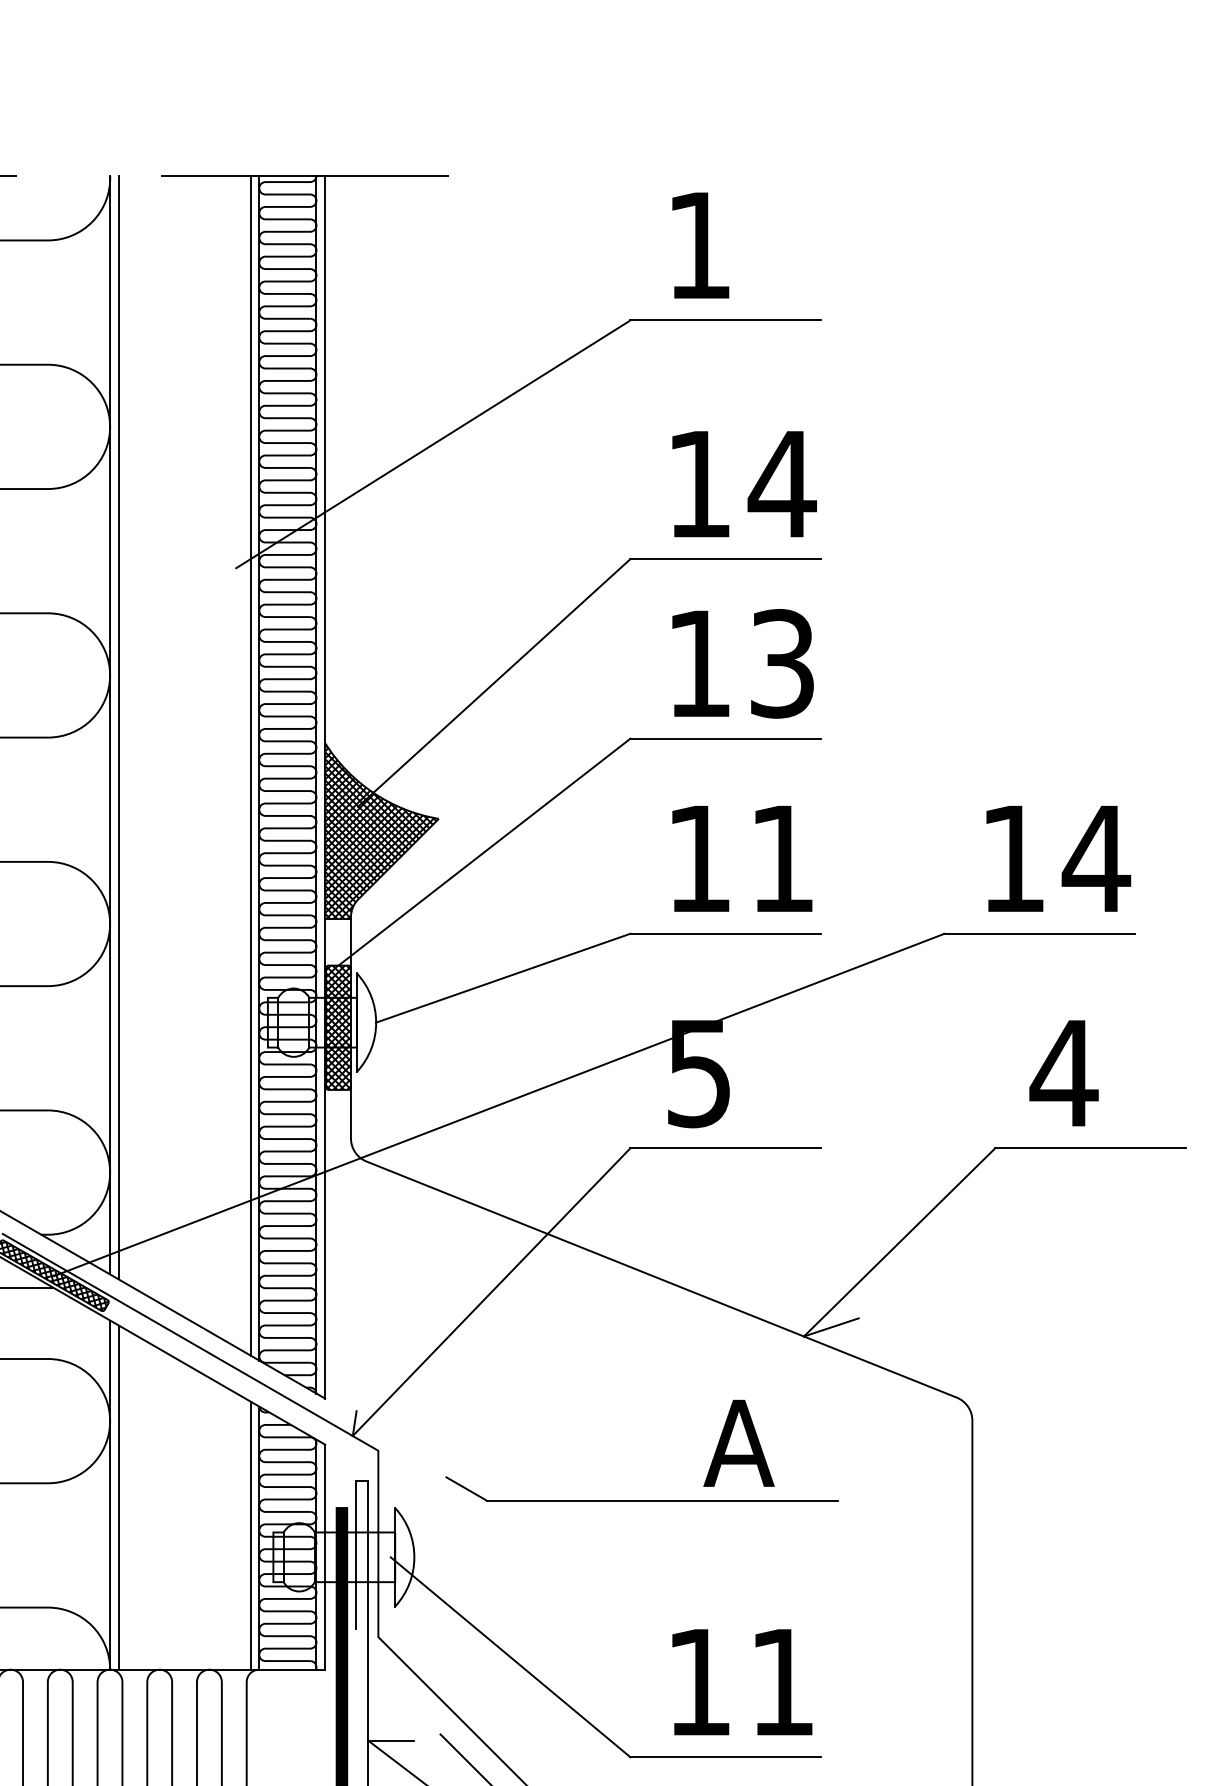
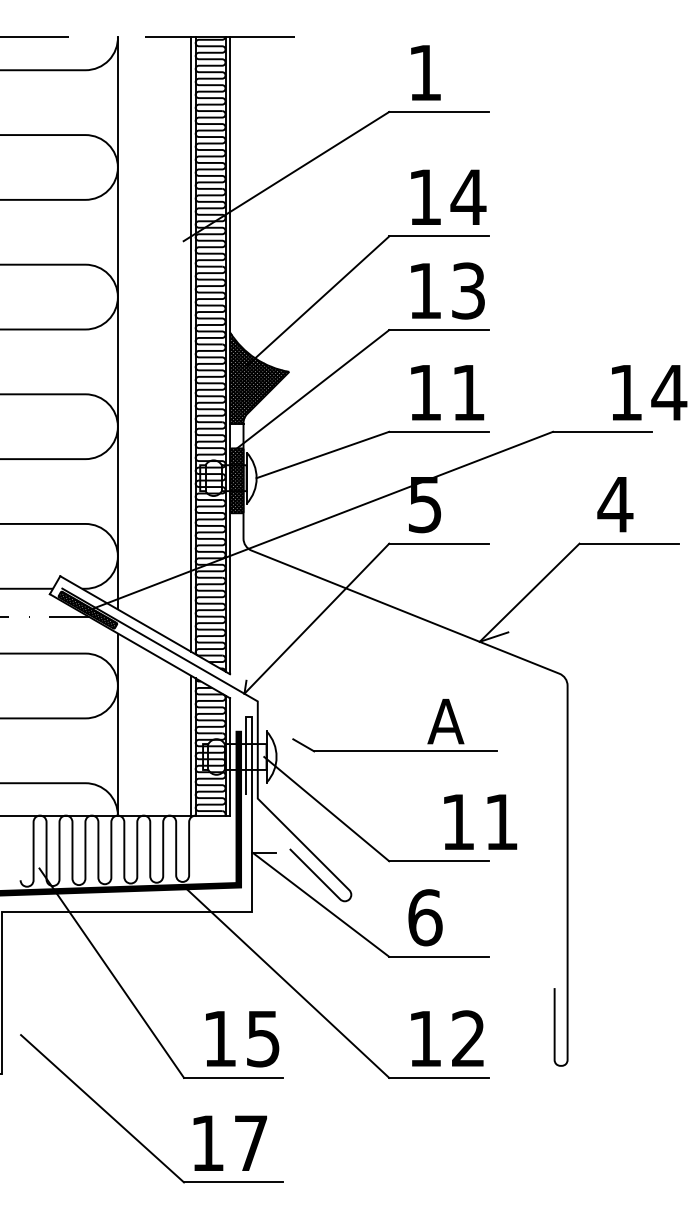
line: (118, 727) -> (122, 324), removed
text: (1058, 858) -> (649, 392), moved
line: (118, 1496) -> (122, 725), removed
part: (640, 1498) -> (394, 750), moved
text: (742, 1680) -> (480, 821), moved

